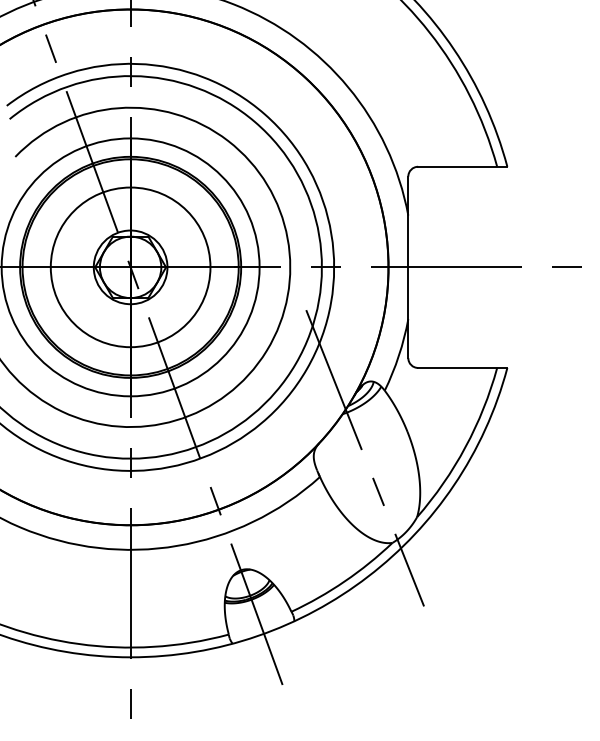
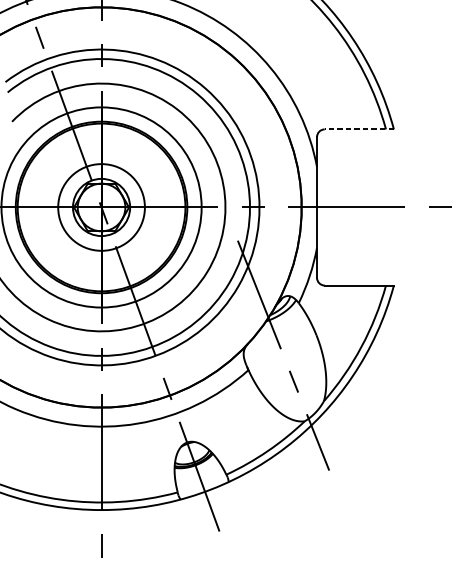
line: (462, 166) -> (359, 129), solid -> dashed
circle: (130, 267) -> (101, 207), size x0.7

